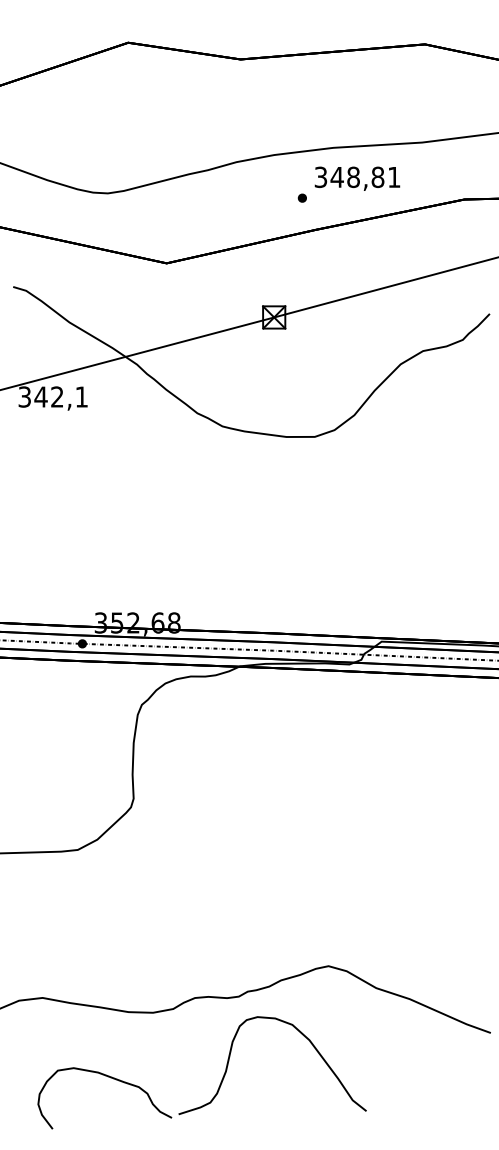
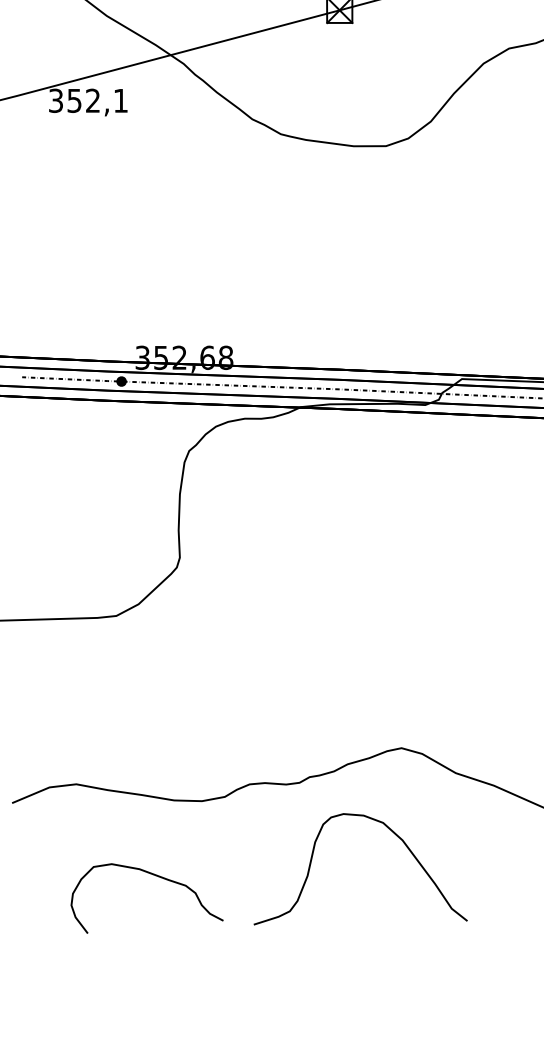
text: (40, 396) -> (73, 100), 342,1 -> 352,1
curve: (302, 1035) -> (394, 834), moved

